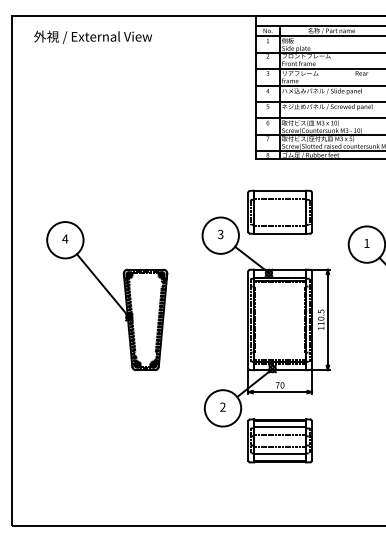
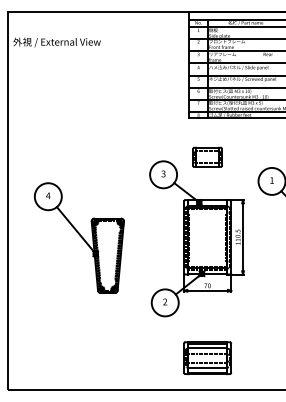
text: (92, 36) -> (56, 41), moved
part: (279, 211) -> (207, 156), size x0.6
part: (107, 296) -> (79, 238), moved
part: (279, 440) -> (207, 357), moved

